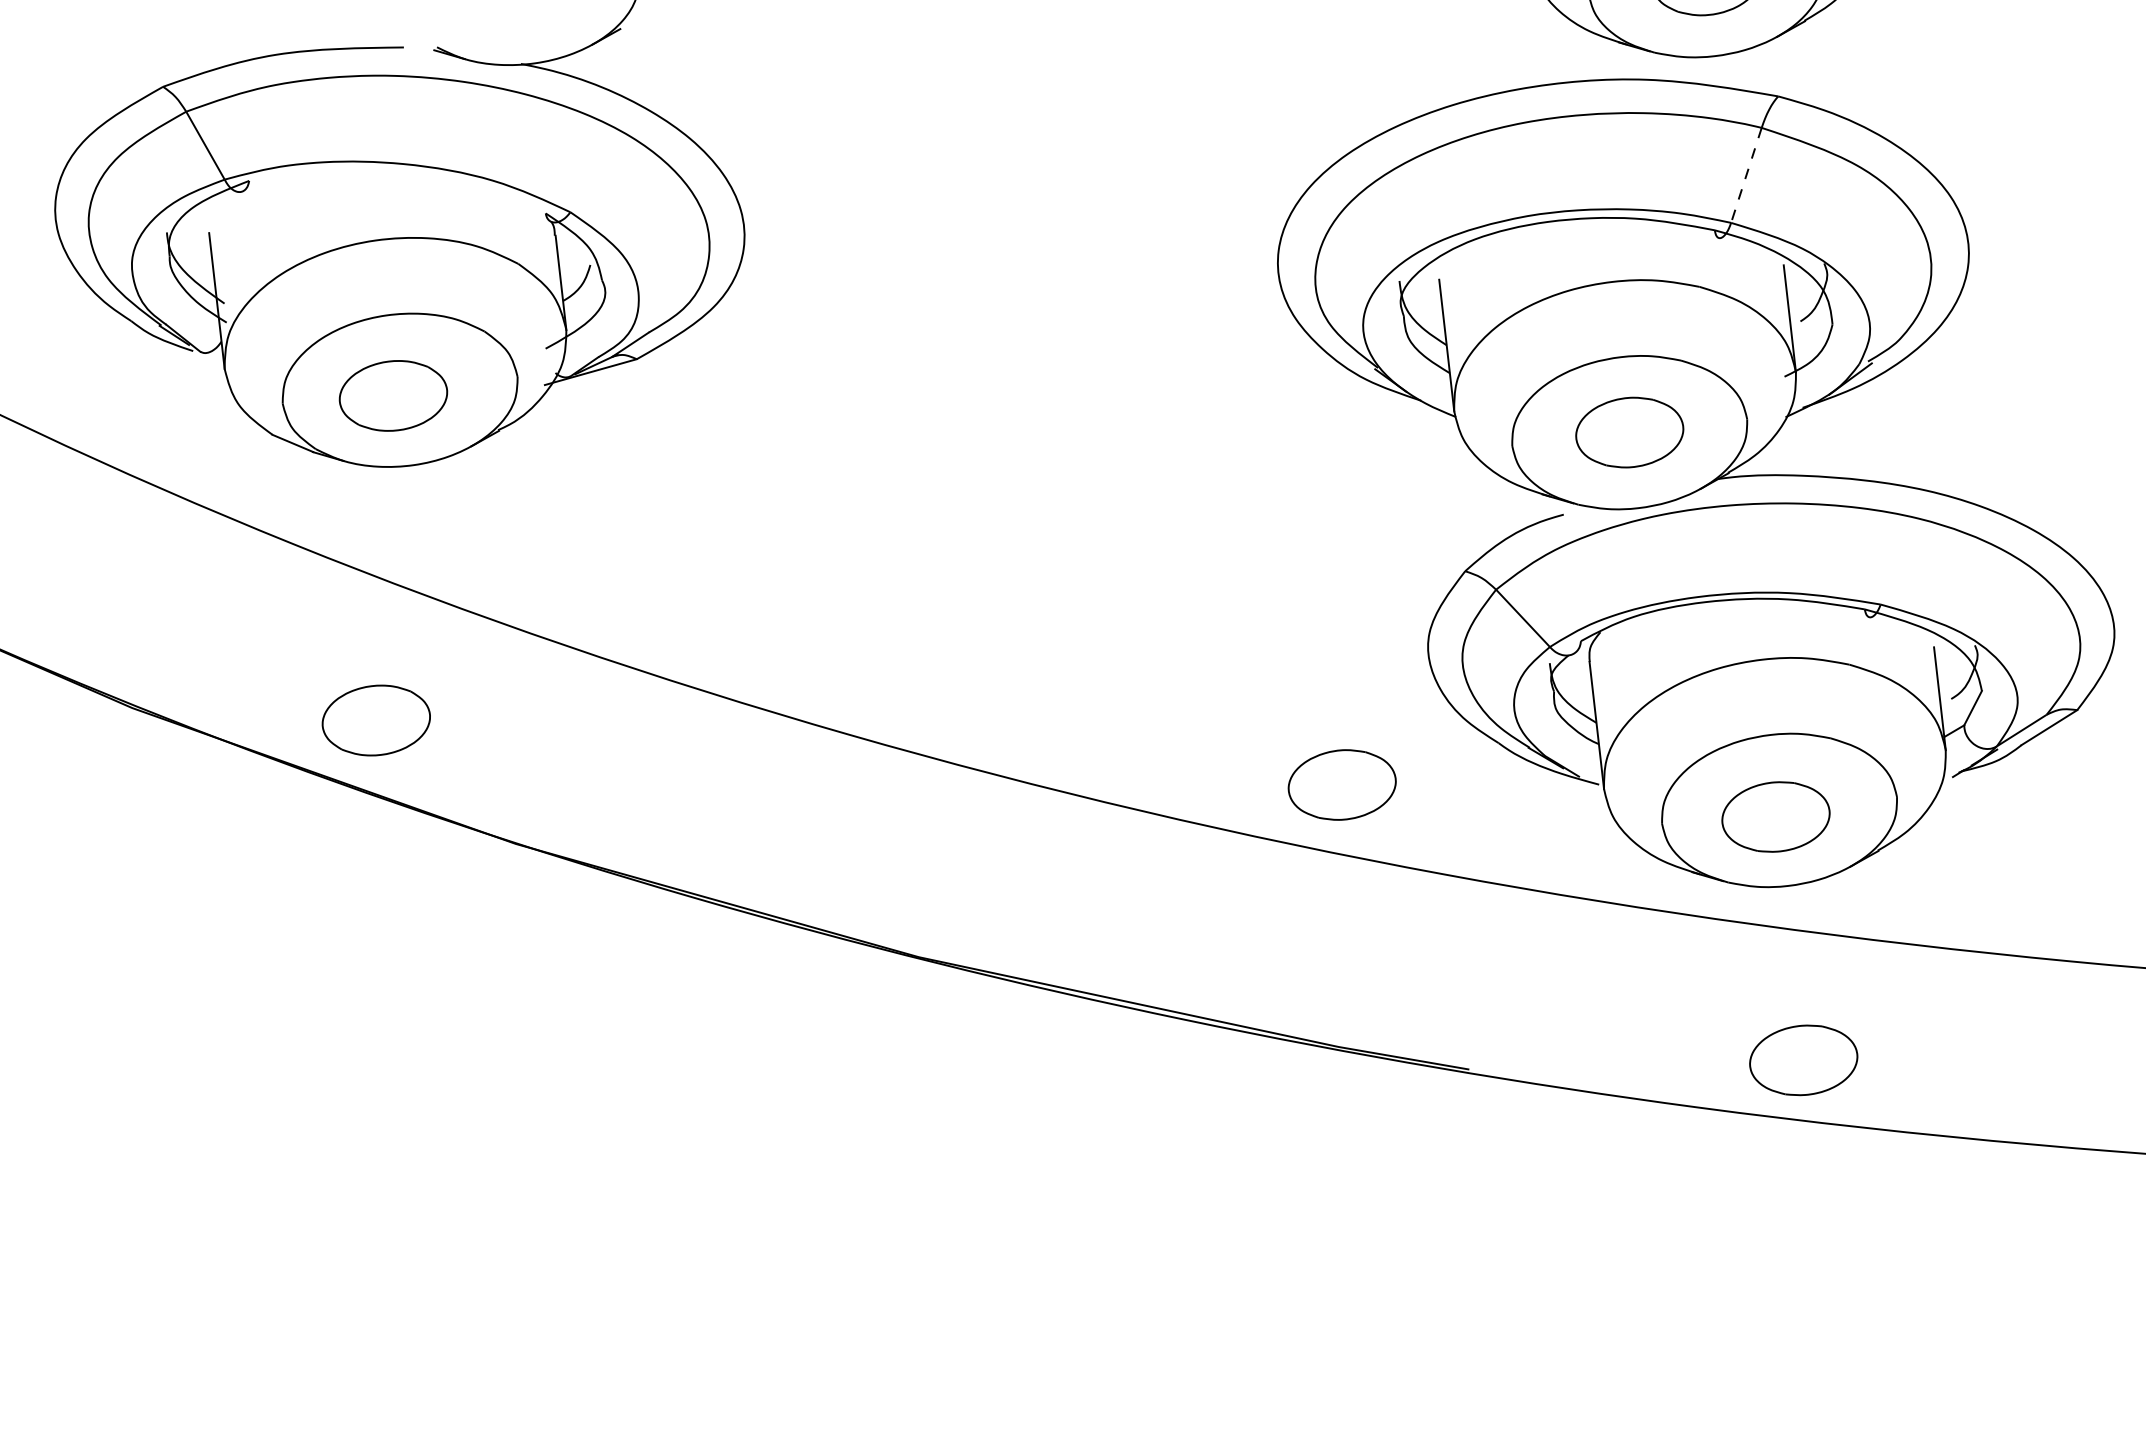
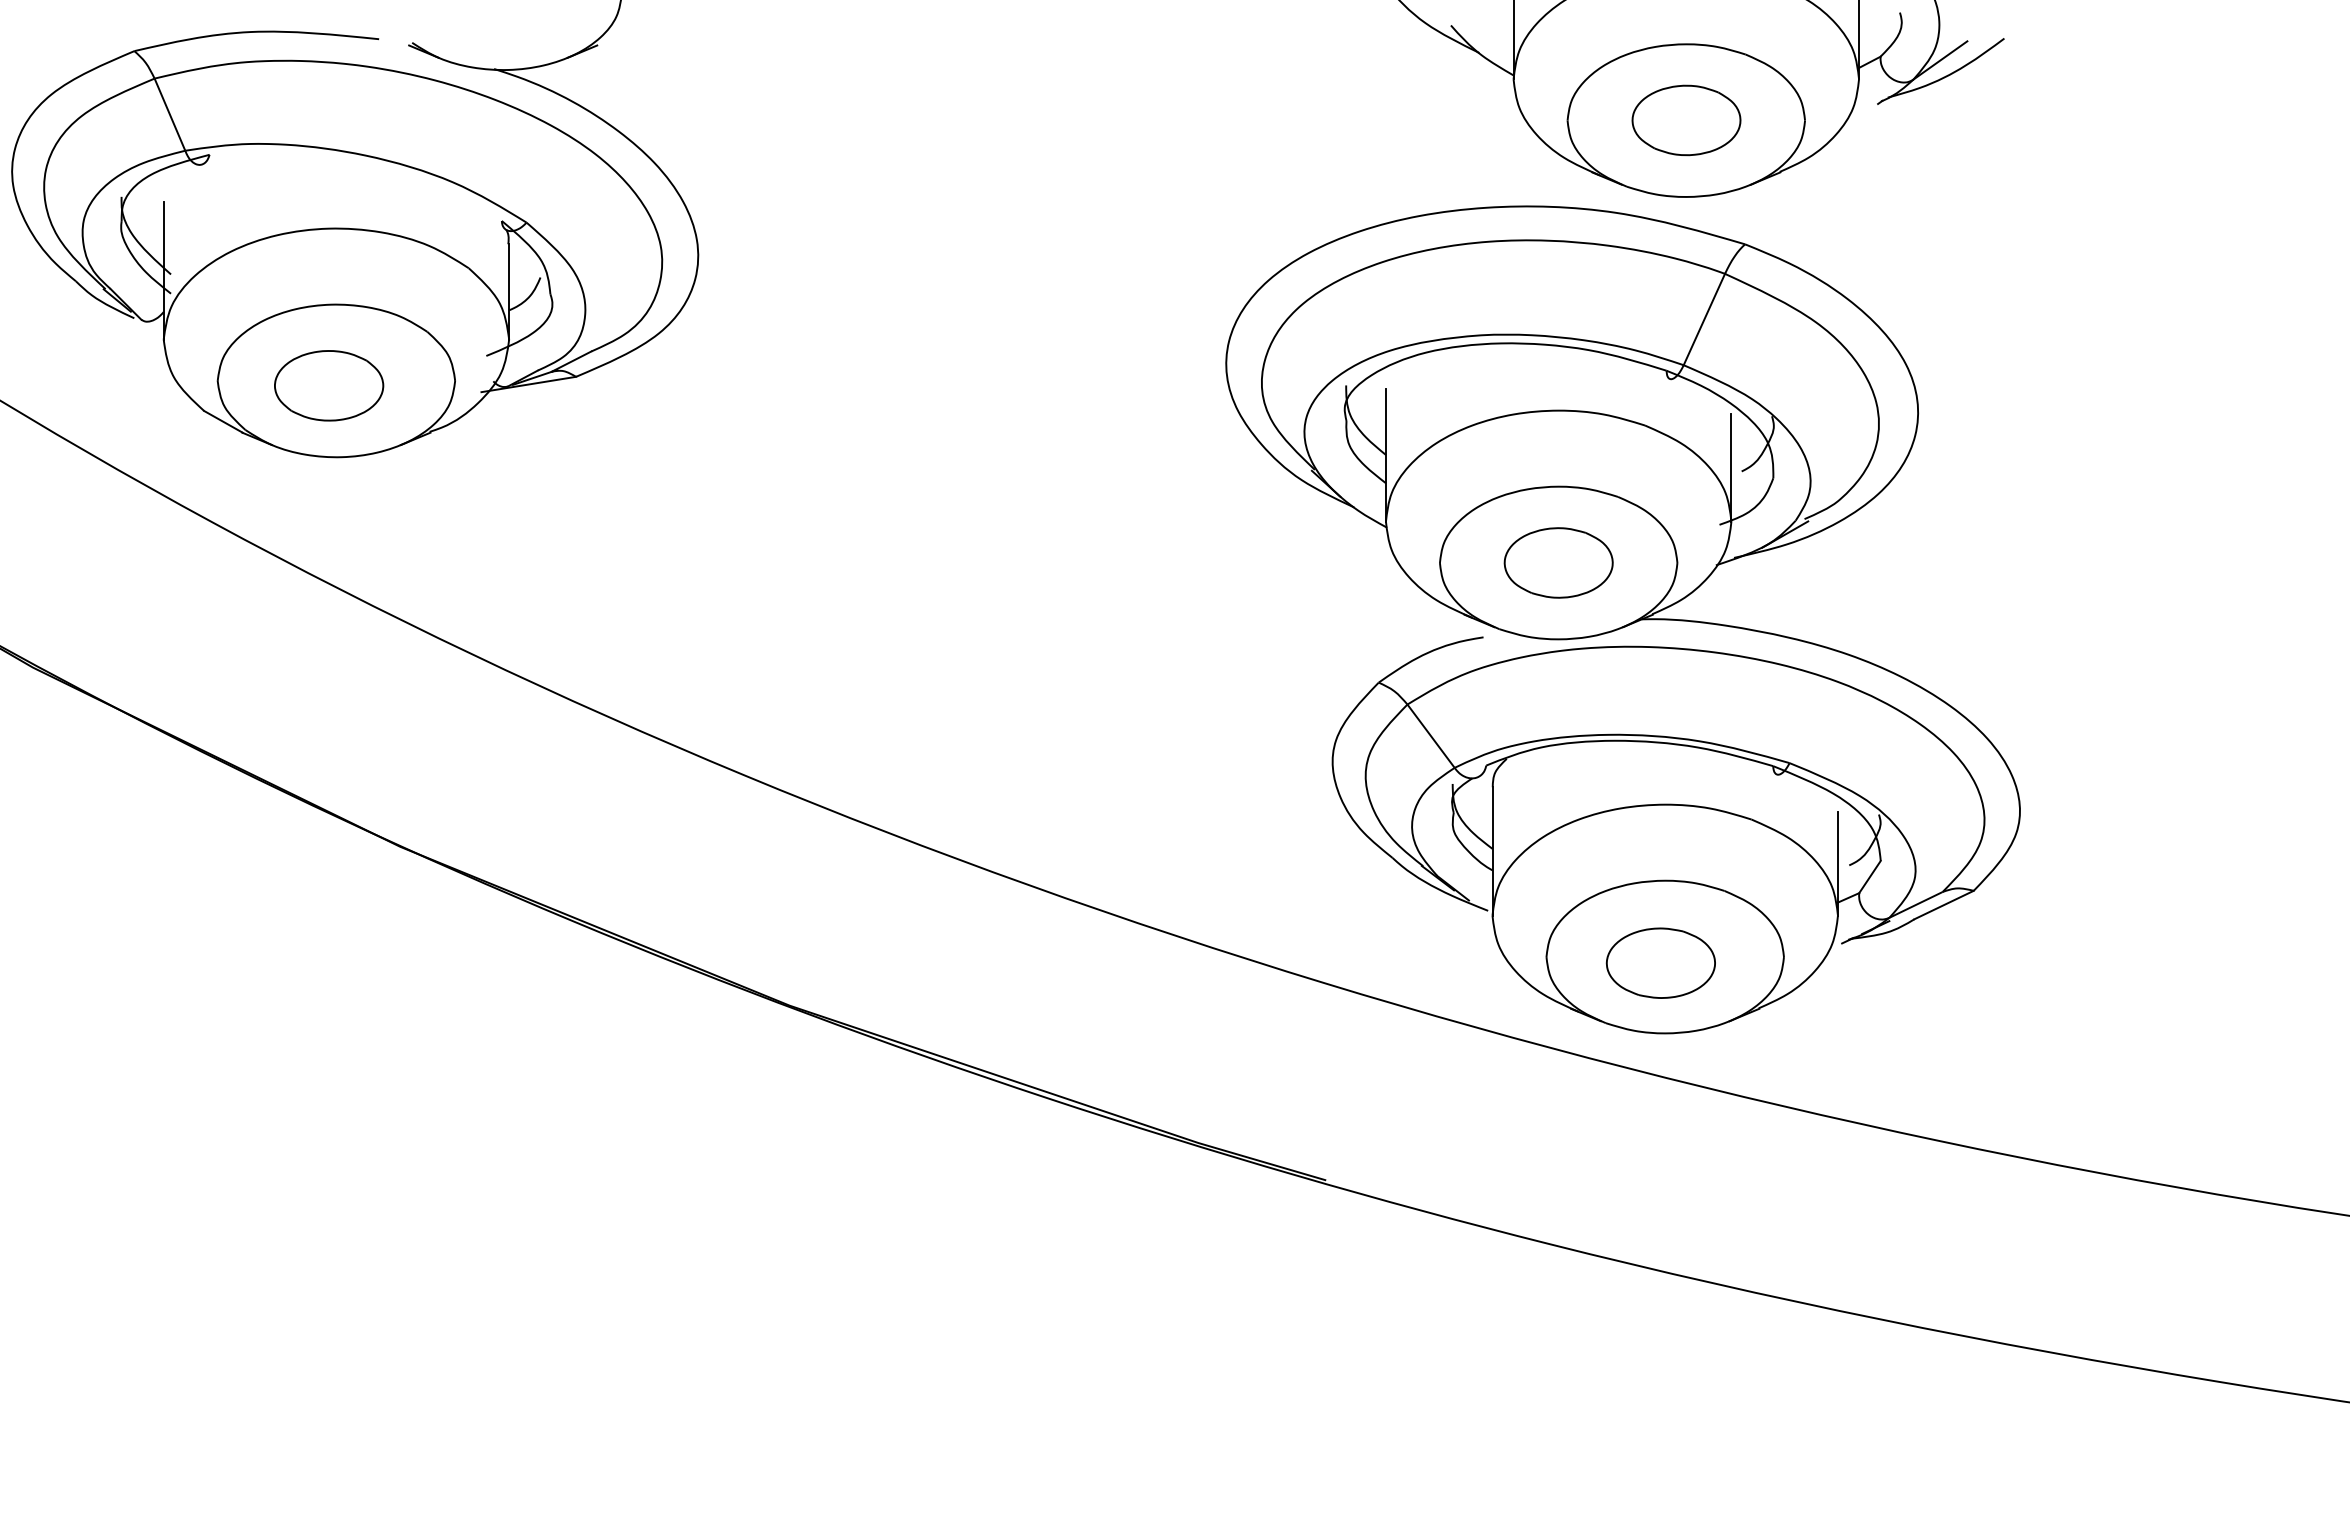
line: (1746, 176) -> (1704, 320), dashed -> solid
part: (376, 720) -> (275, 707), removed
part: (1341, 784) -> (1231, 881), removed
part: (1803, 1059) -> (1660, 1208), removed

